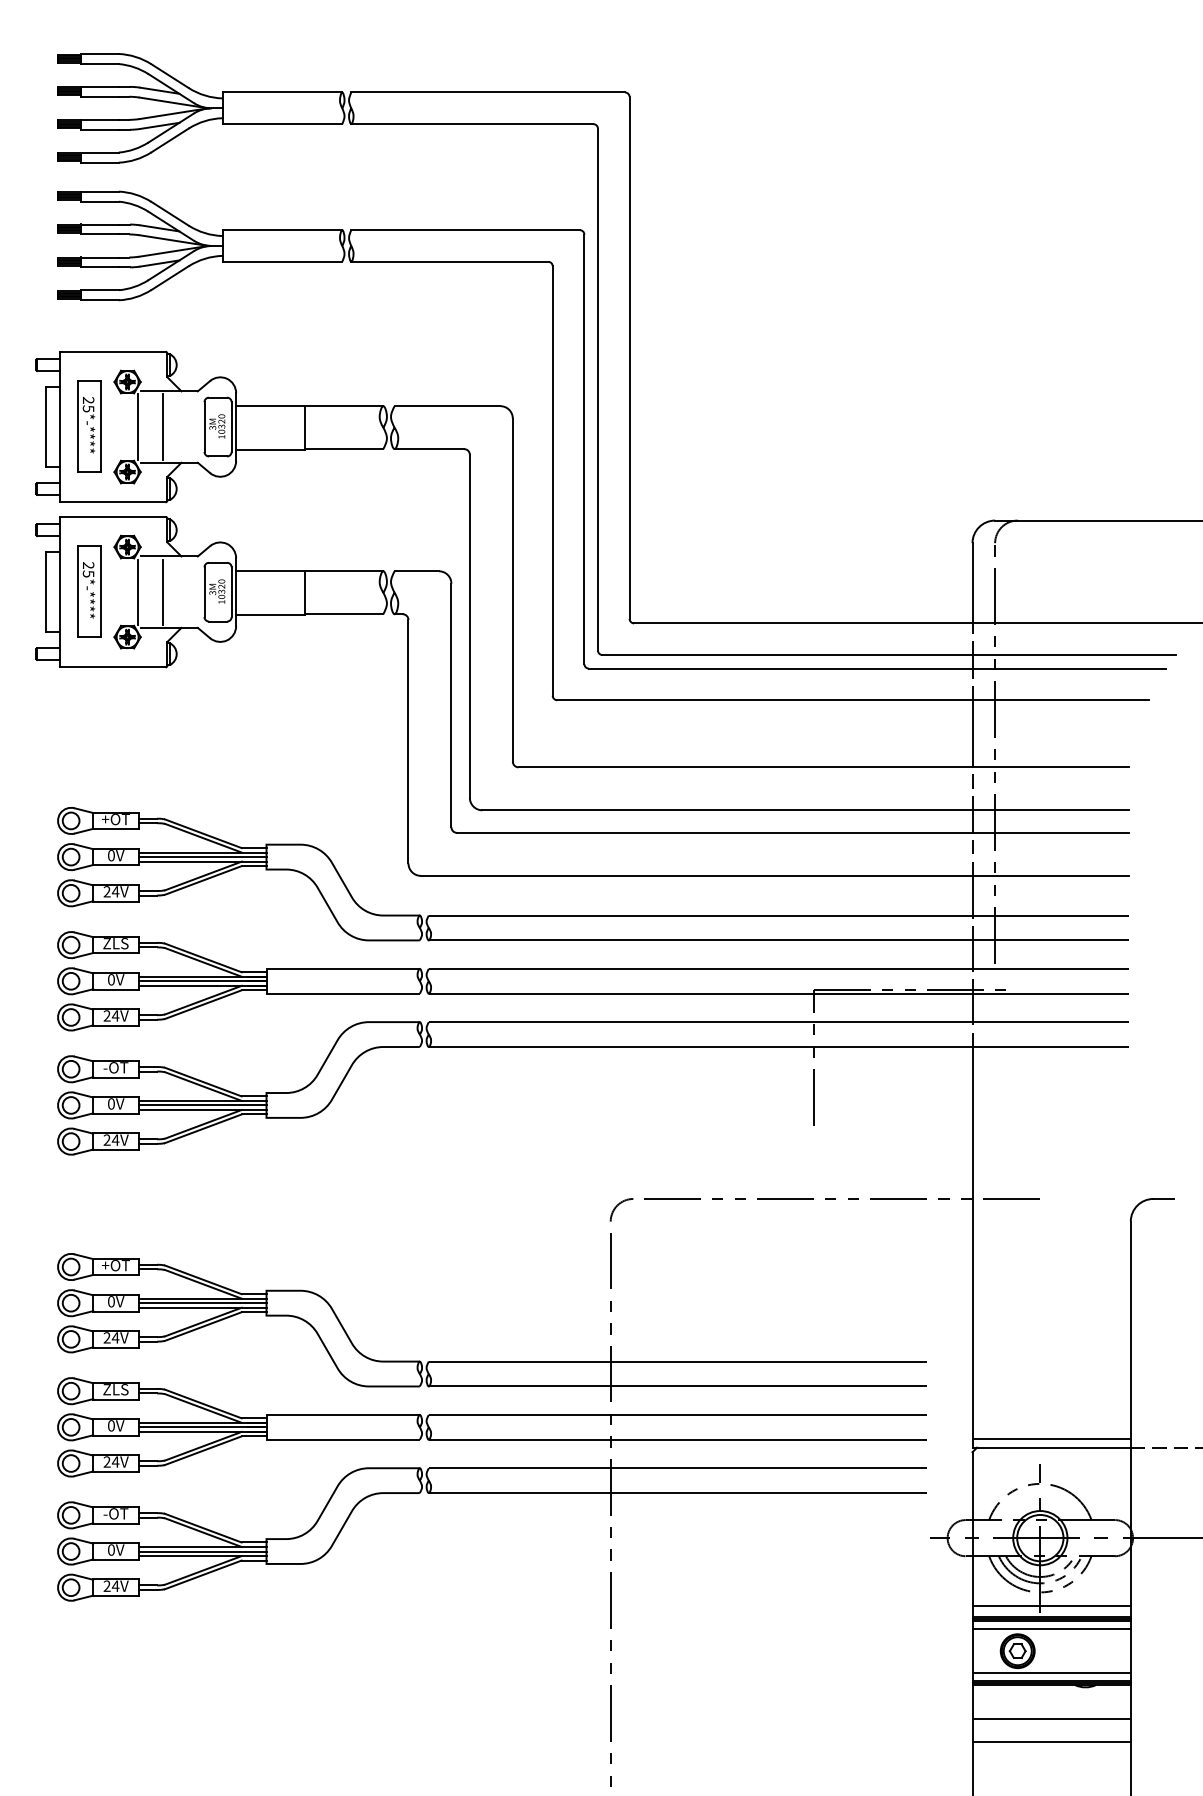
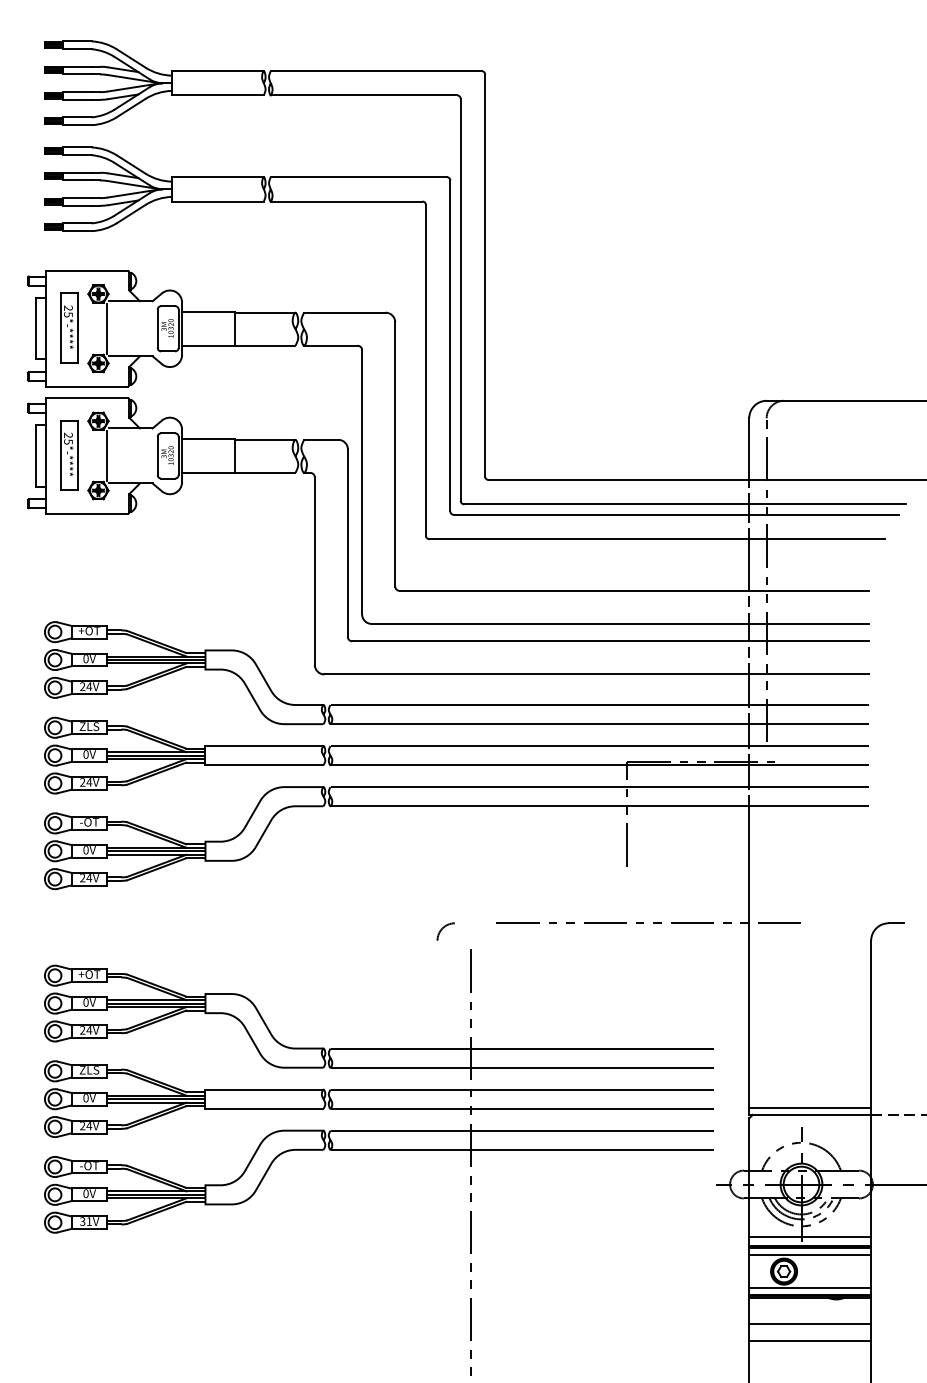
line: (162, 426) -> (125, 328), removed
line: (162, 591) -> (125, 455), removed
arc: (618, 1205) -> (443, 928), moved
text: (111, 1585) -> (86, 1221), 24V -> 31V

